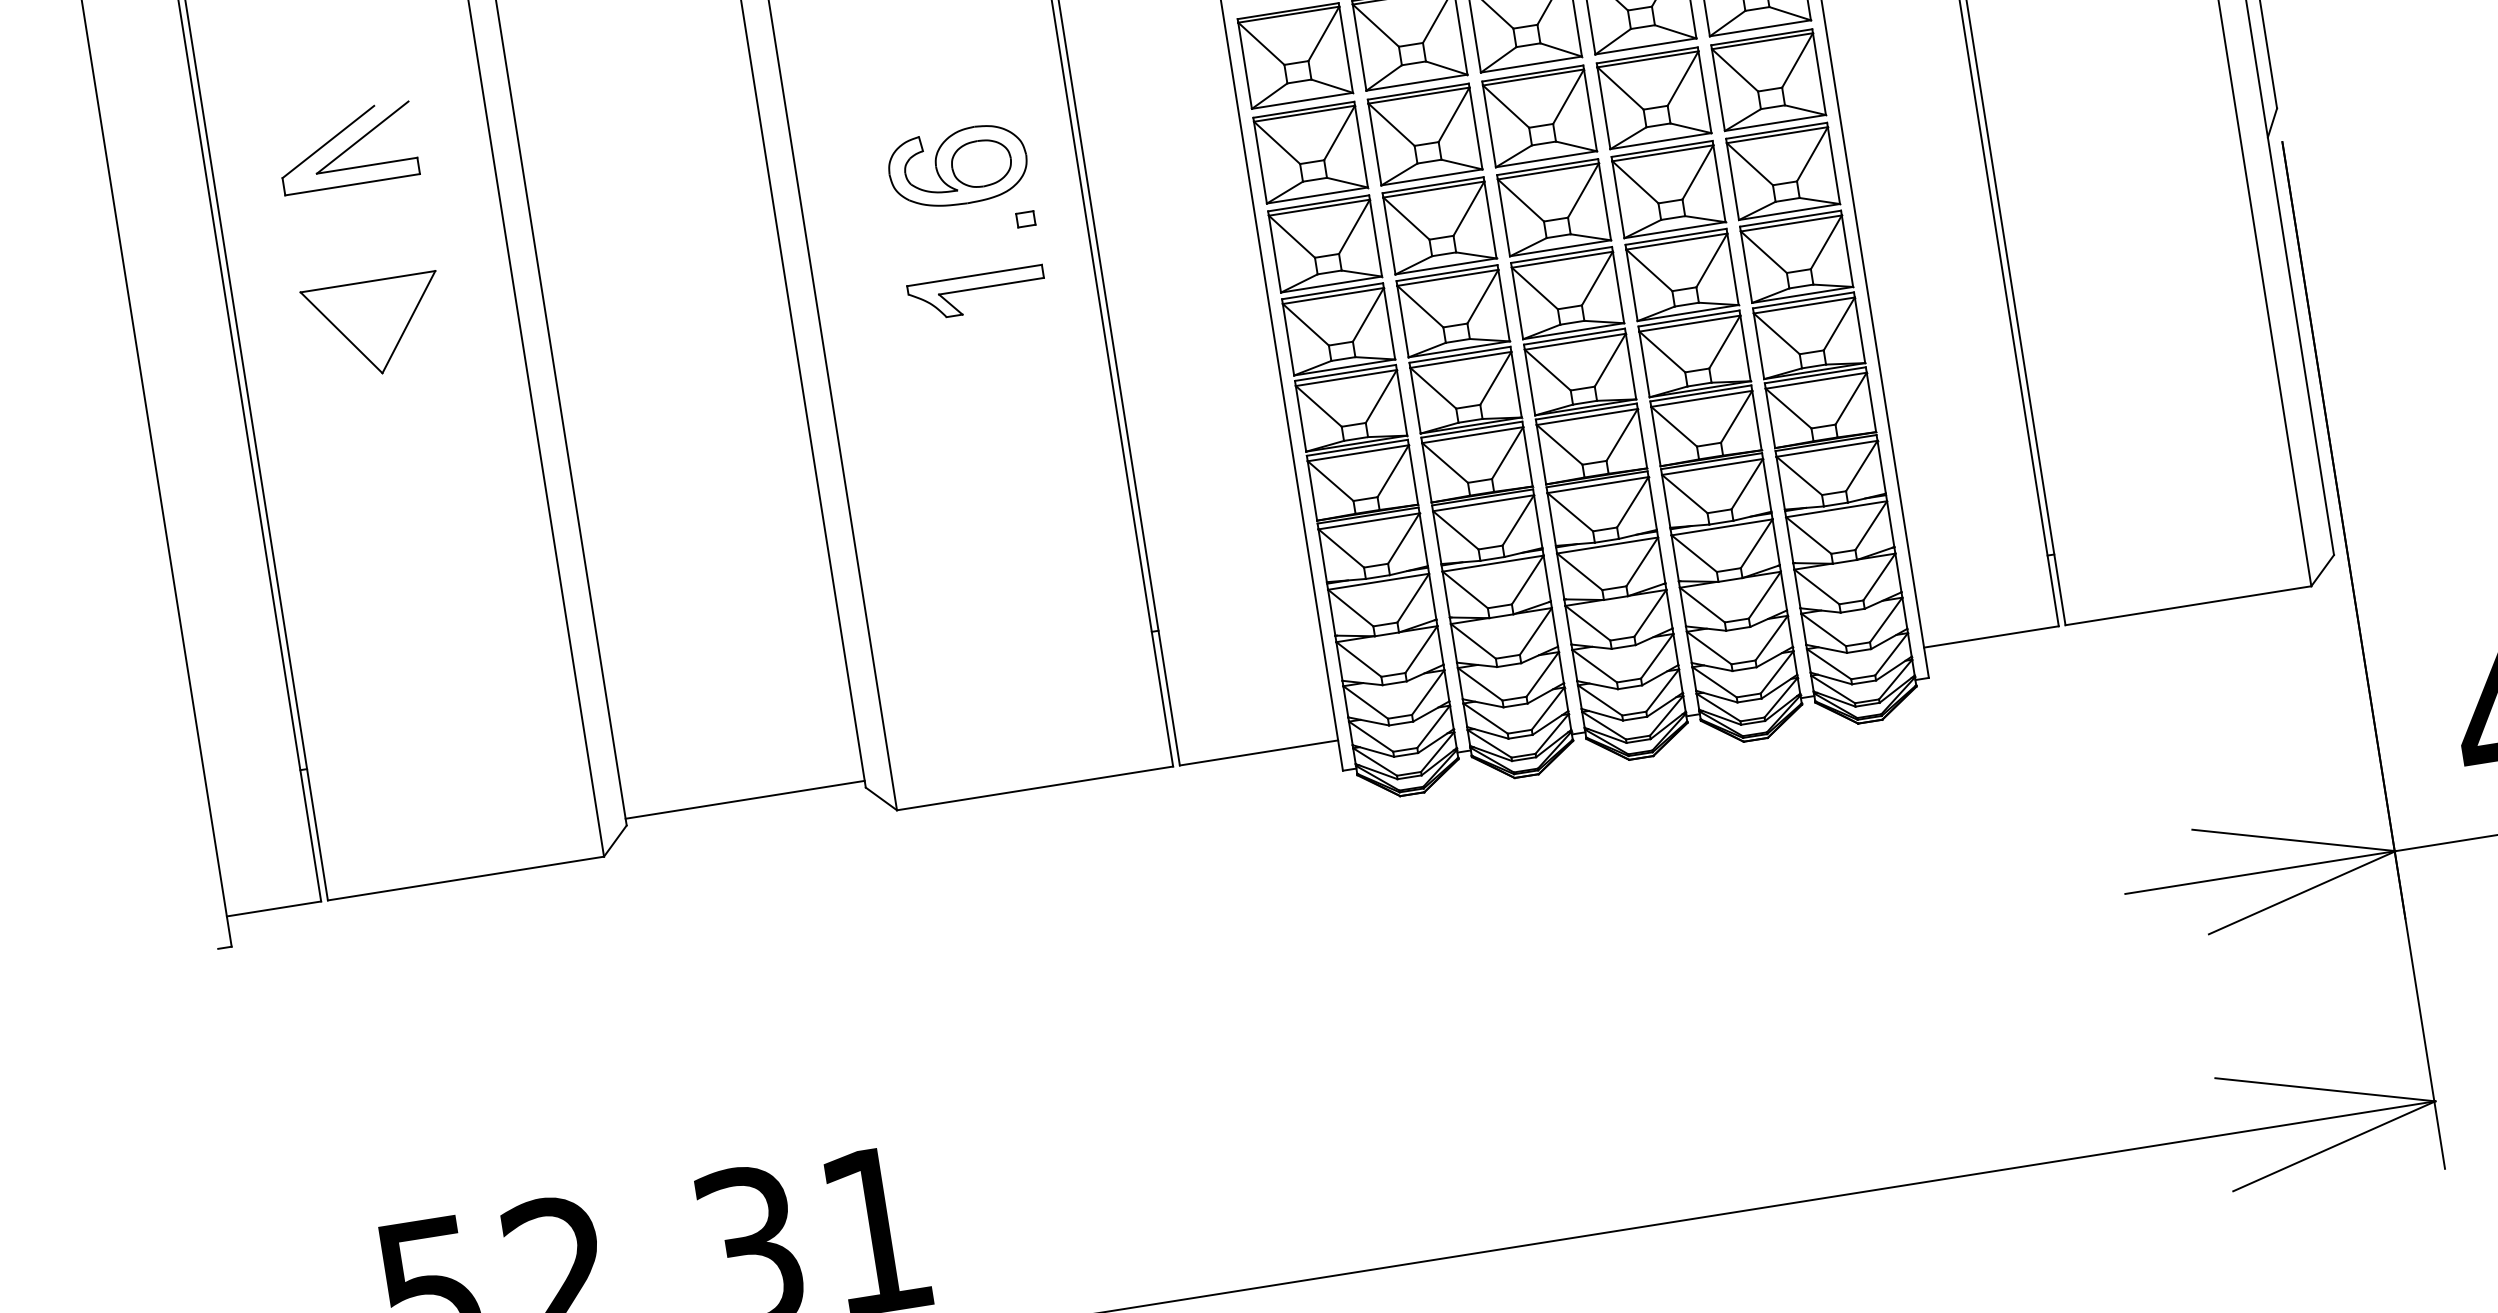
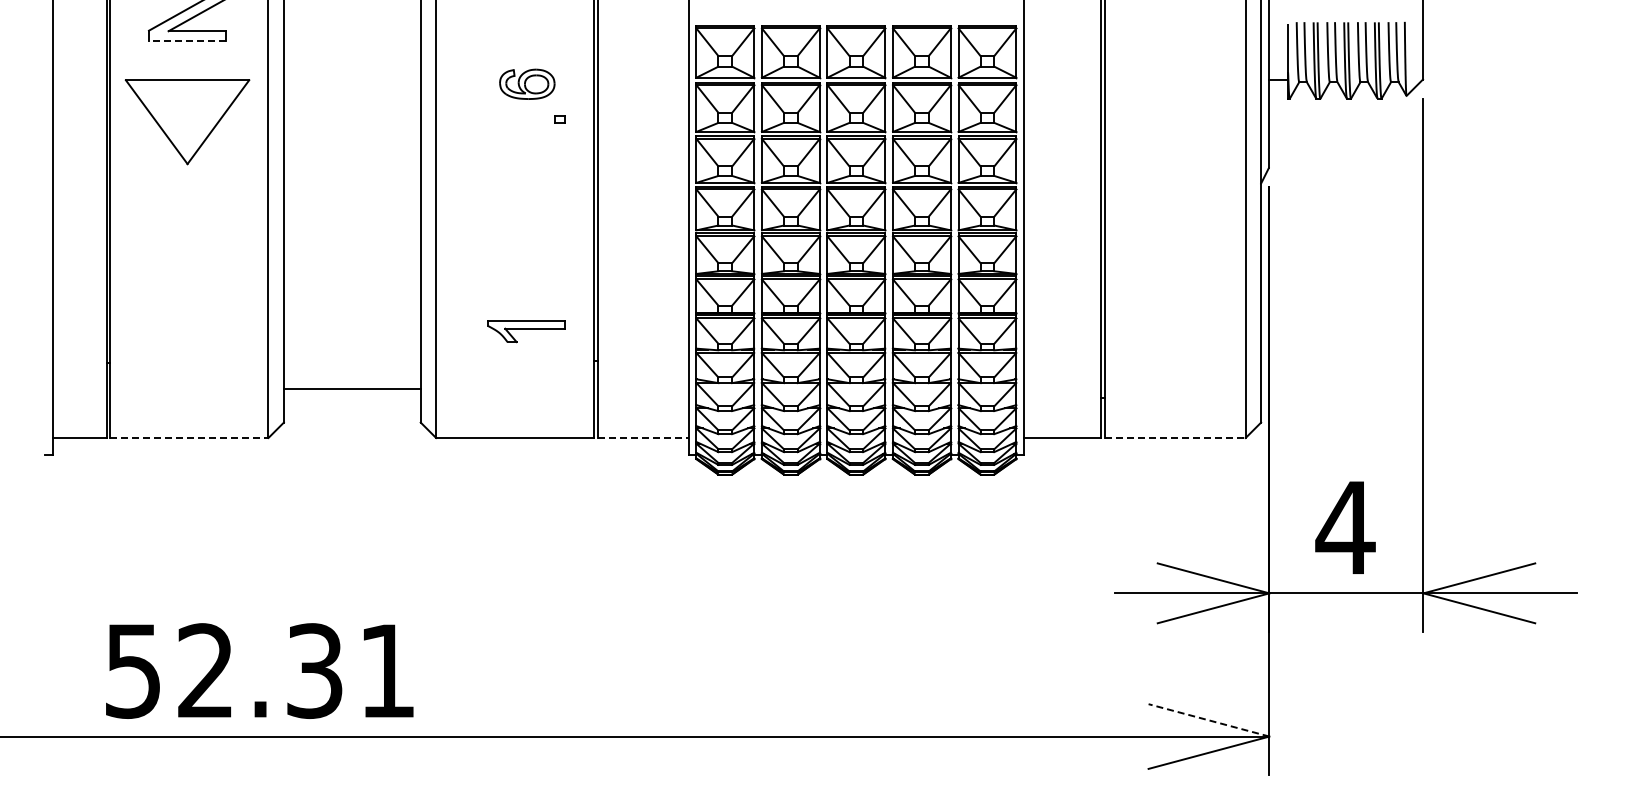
part: (958, 167) -> (527, 84), size x0.7
line: (352, 184) -> (187, 40), solid -> dashed
part: (976, 293) -> (526, 331), moved
part: (375, 327) -> (187, 122), size x1.6
line: (2188, 606) -> (1175, 438), solid -> dashed
line: (1259, 753) -> (643, 438), solid -> dashed
line: (743, 799) -> (351, 388), moved
line: (466, 879) -> (189, 438), solid -> dashed
line: (2326, 1089) -> (1209, 720), solid -> dashed

